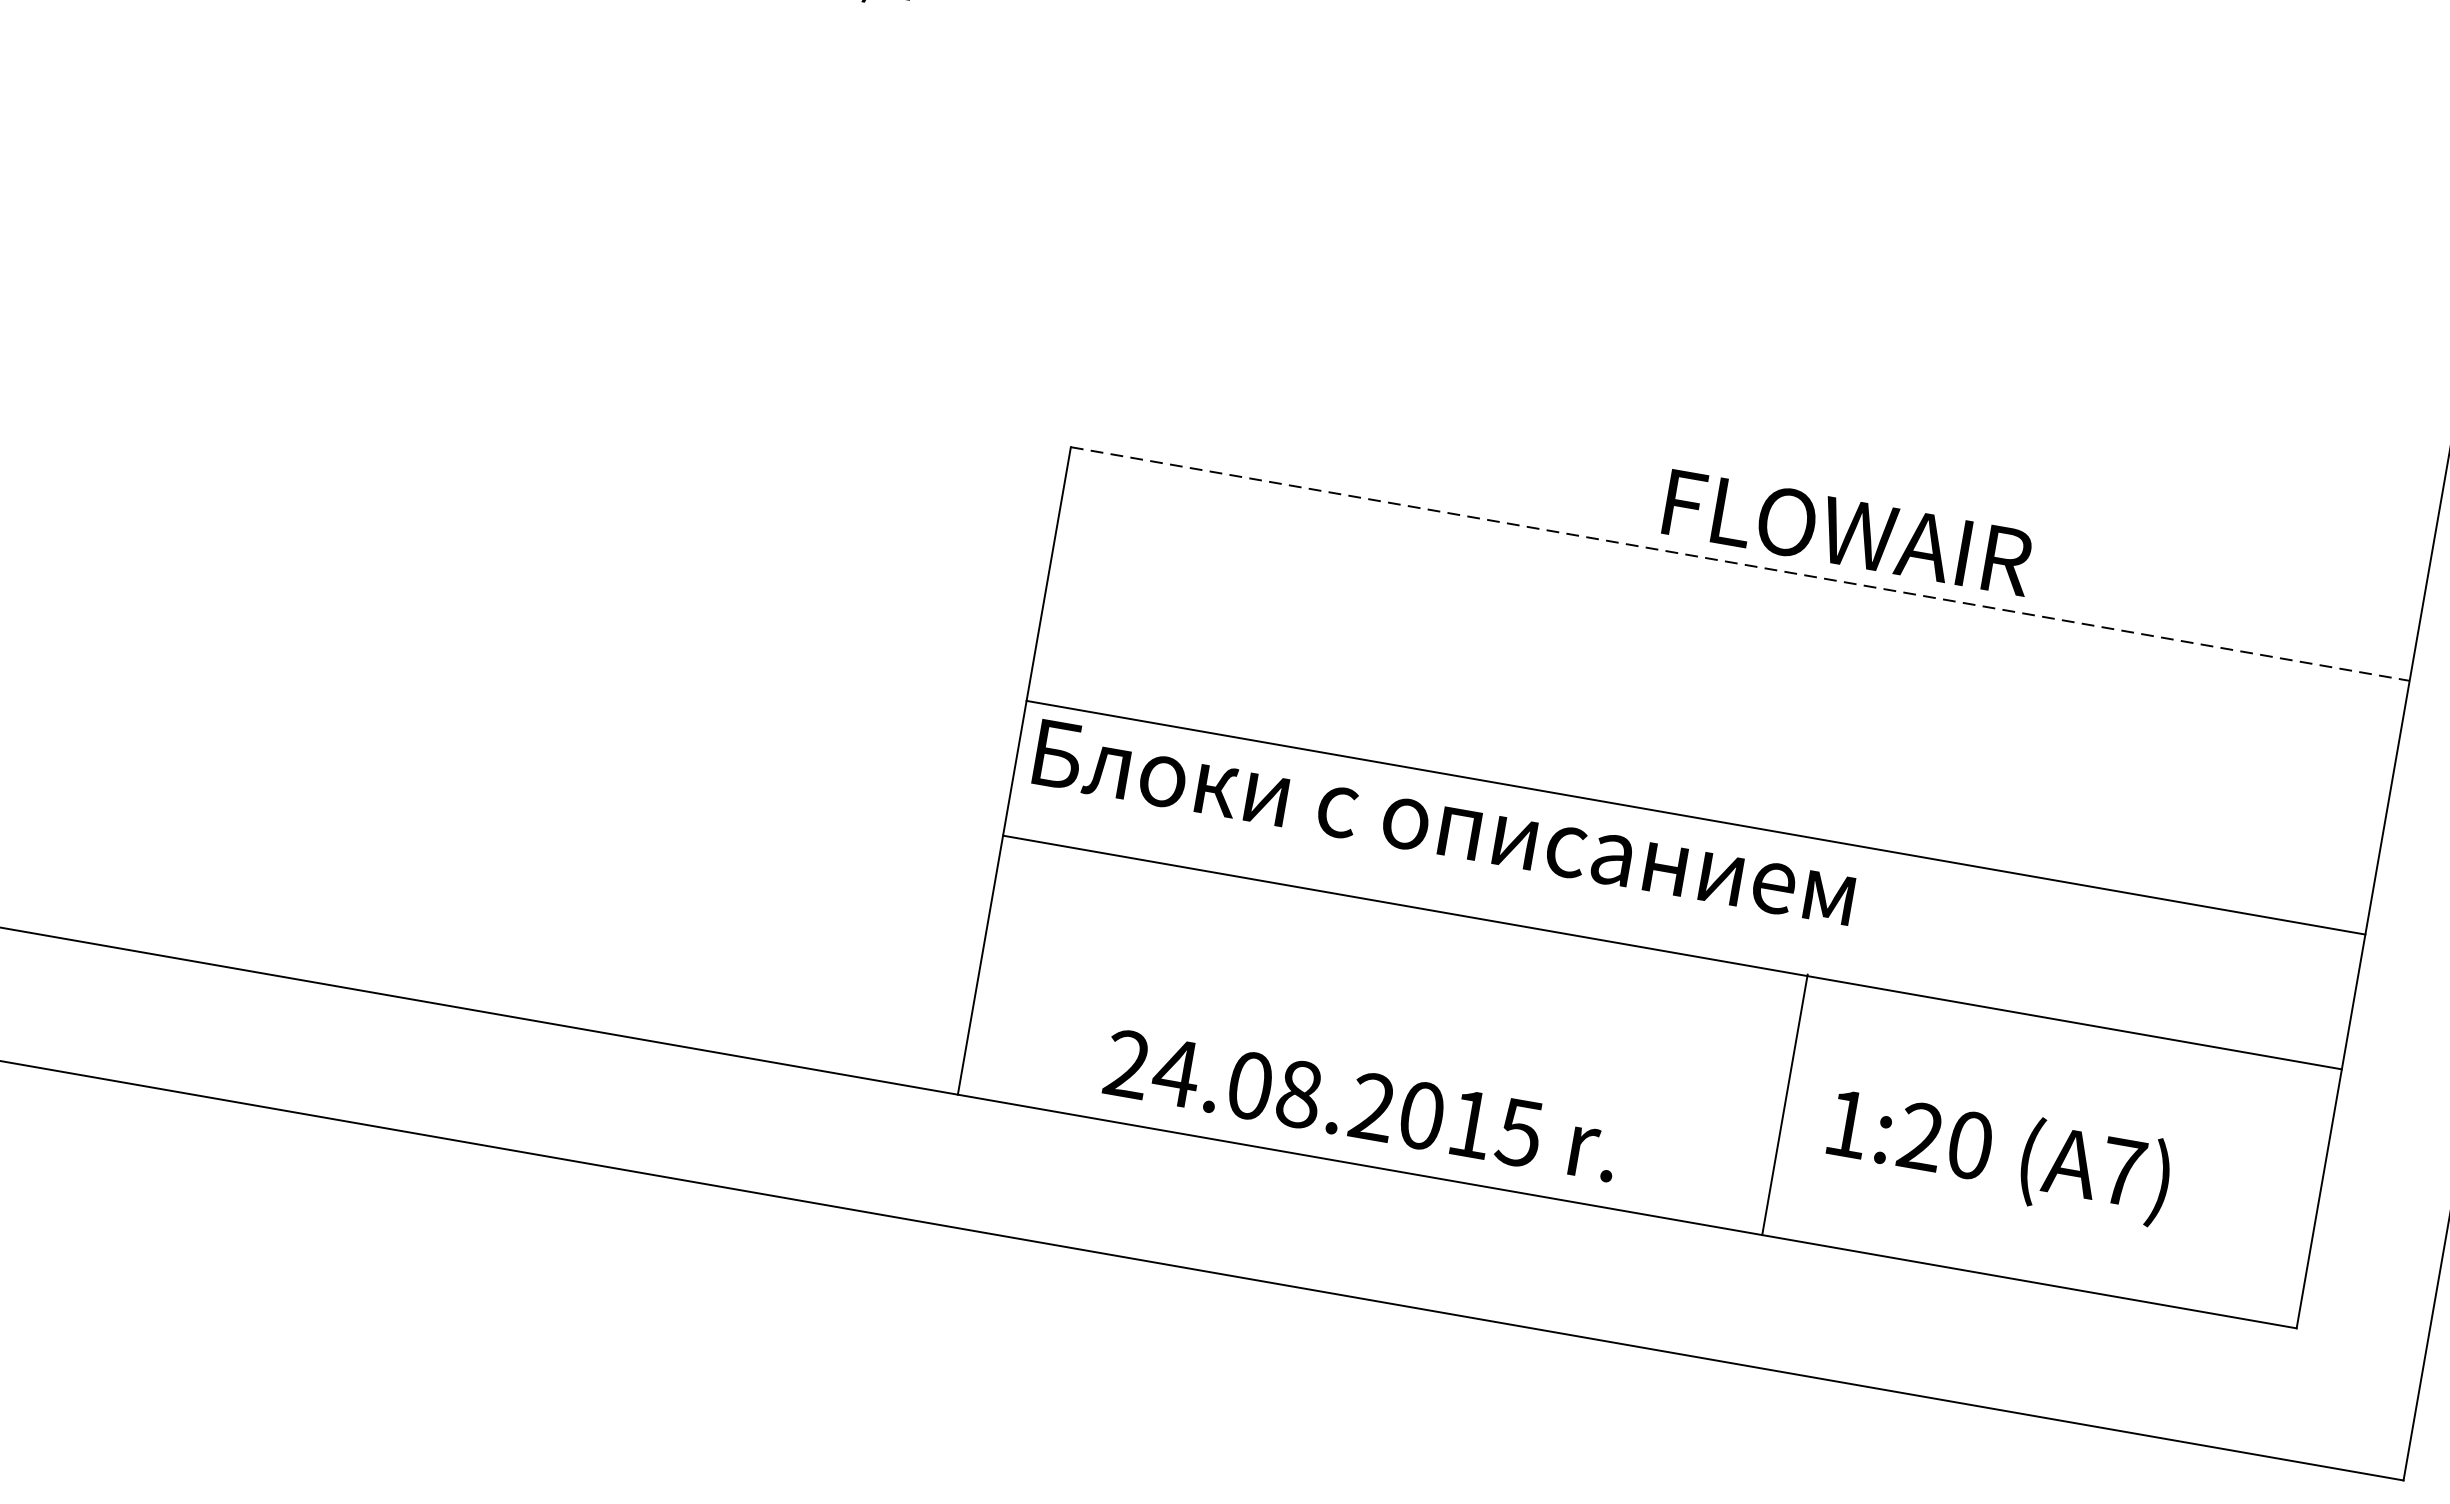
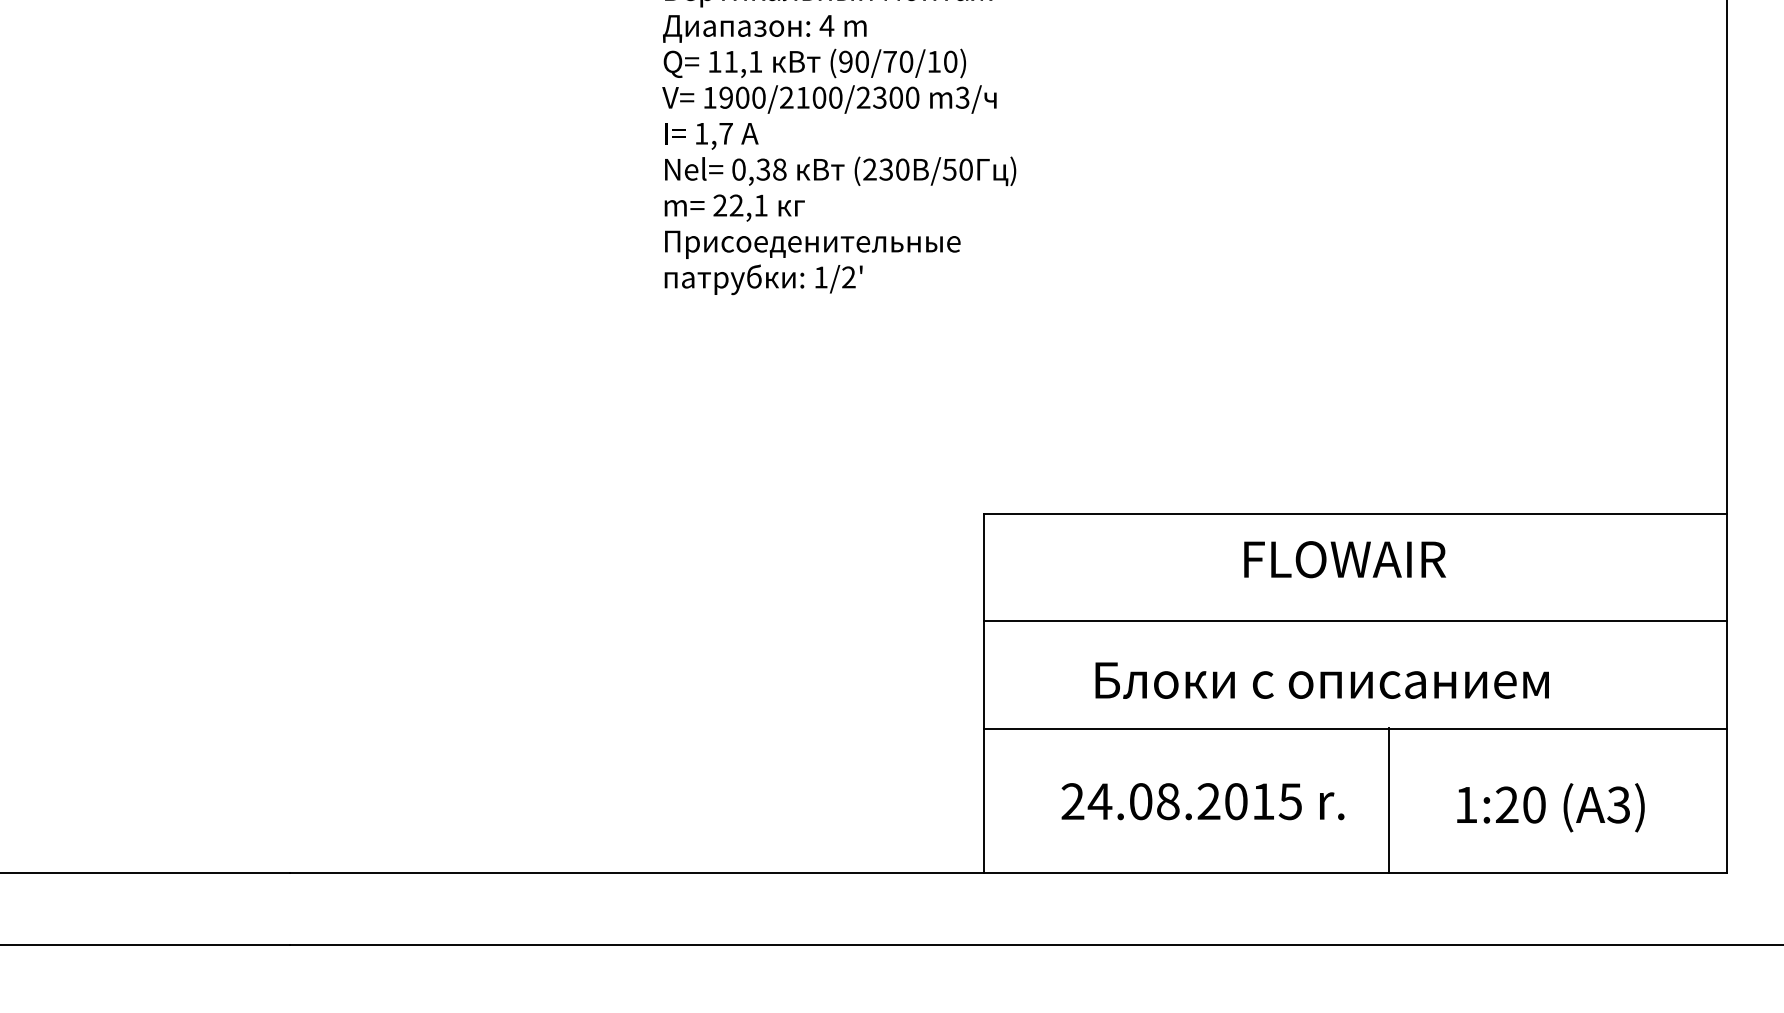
text: (1847, 532) -> (1344, 559), moved
line: (1741, 564) -> (1356, 513), dashed -> solid
line: (1695, 817) -> (1355, 621), moved
text: (1443, 822) -> (1321, 680), moved
text: (1361, 1104) -> (1202, 801), moved
line: (1784, 1104) -> (1388, 800), moved
text: (2121, 1170) -> (1618, 804), (A7) -> (A3)

